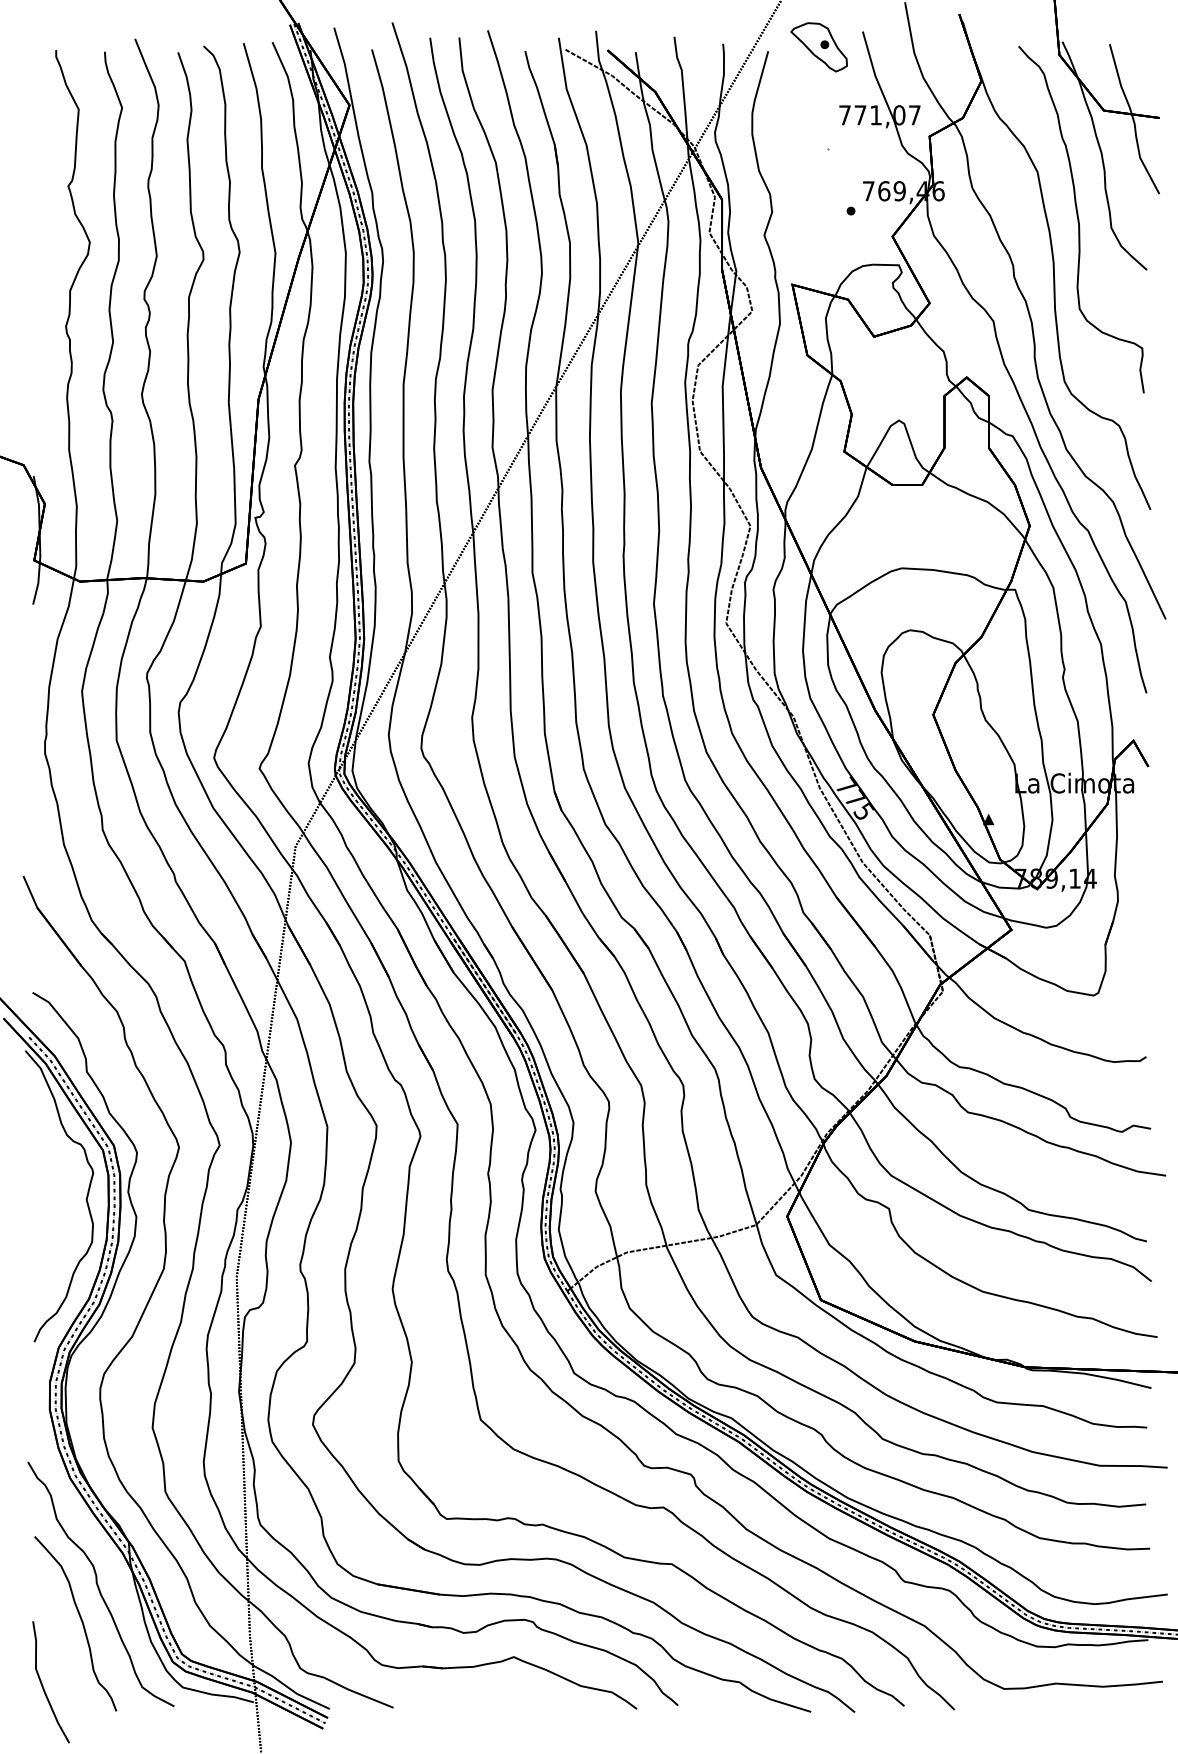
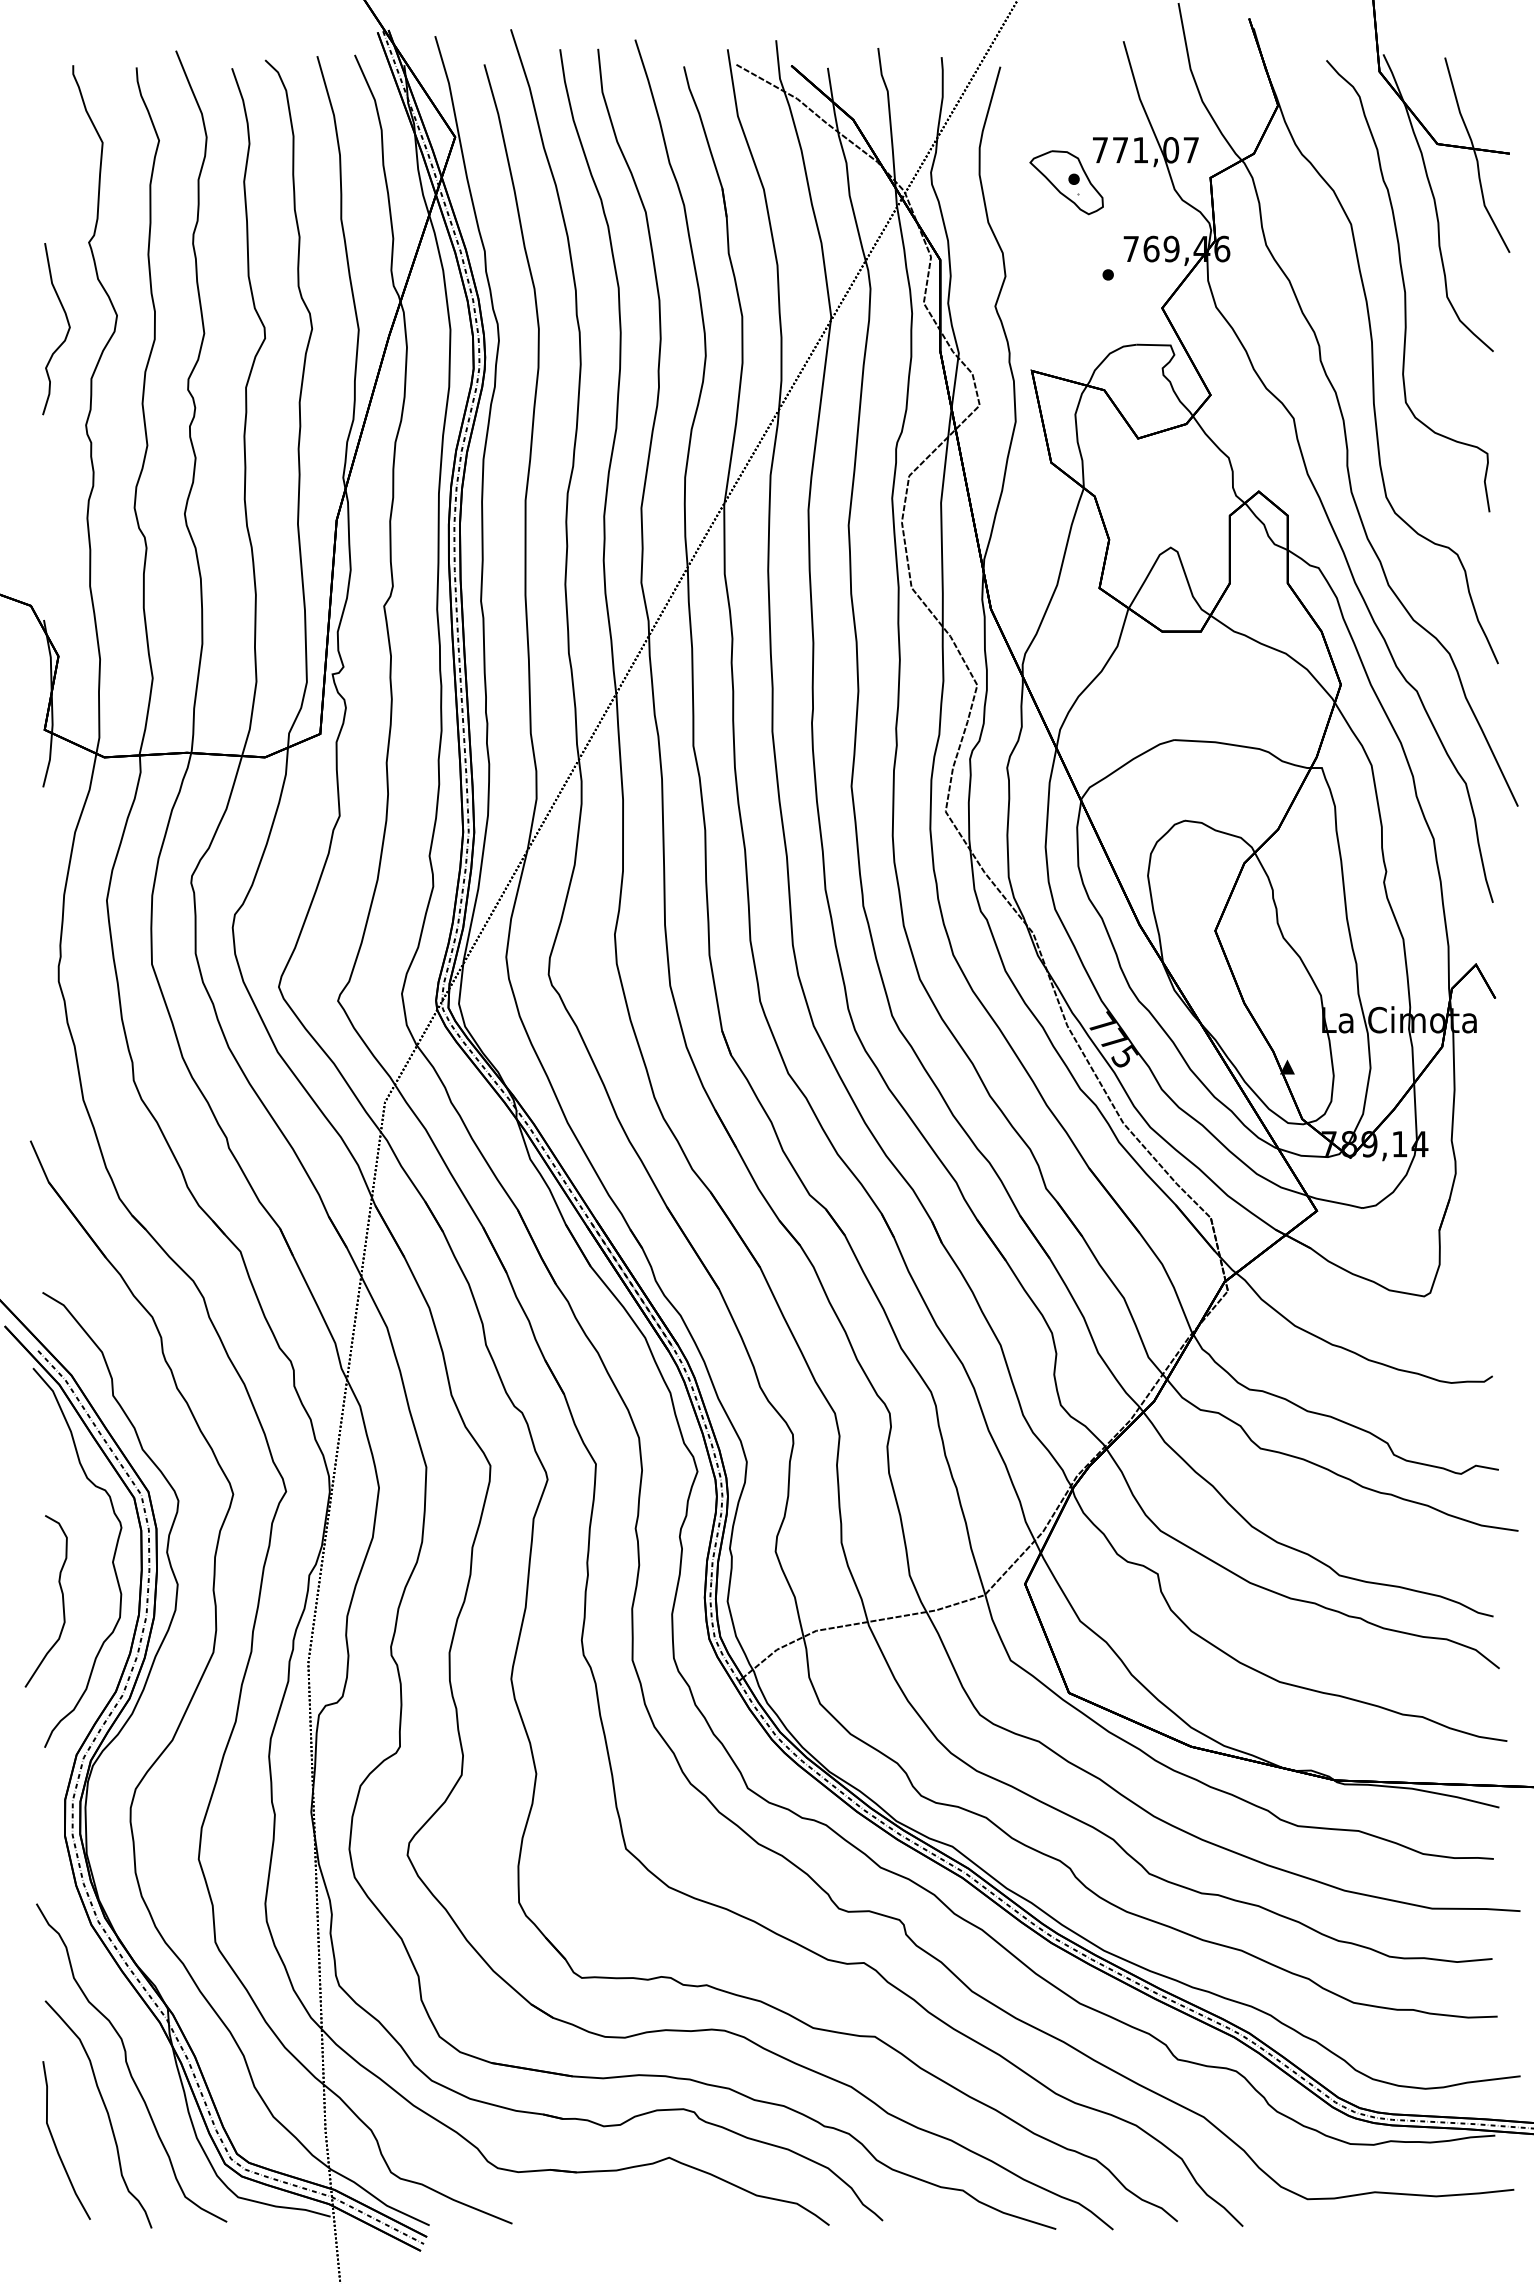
part: (819, 47) -> (1066, 182), moved
curve: (51, 256) -> (66, 333), added
curve: (47, 1229) -> (62, 1601), added
curve: (42, 1683) -> (55, 2142), moved

